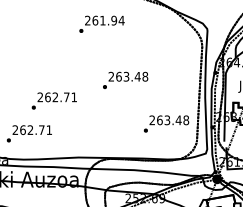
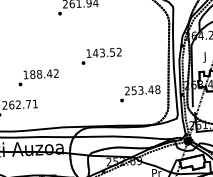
text: (128, 76) -> (104, 52), 263.48 -> 143.52
text: (56, 97) -> (40, 74), 262.71 -> 188.42
text: (159, 120) -> (133, 90), 263.48 -> 253.48

